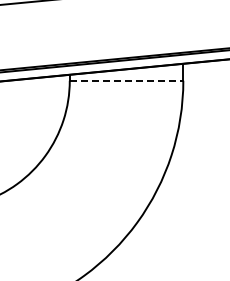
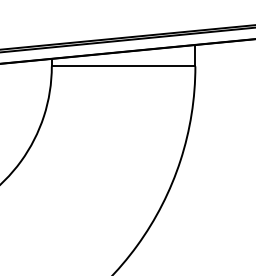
line: (126, 80) -> (123, 66), dashed -> solid

